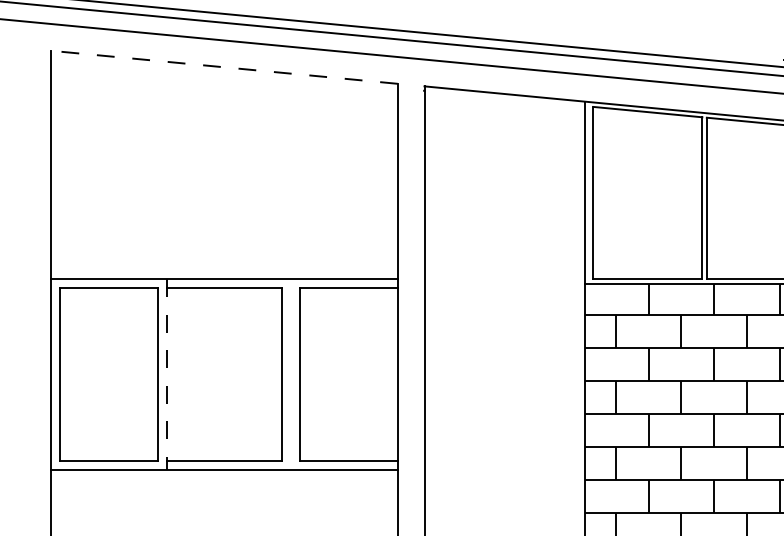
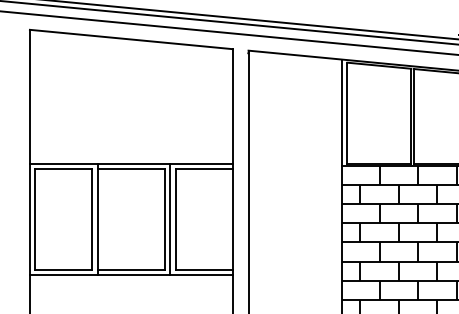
line: (224, 67) -> (131, 39), dashed -> solid
line: (166, 374) -> (97, 219), dashed -> solid
line: (291, 374) -> (170, 219), added

